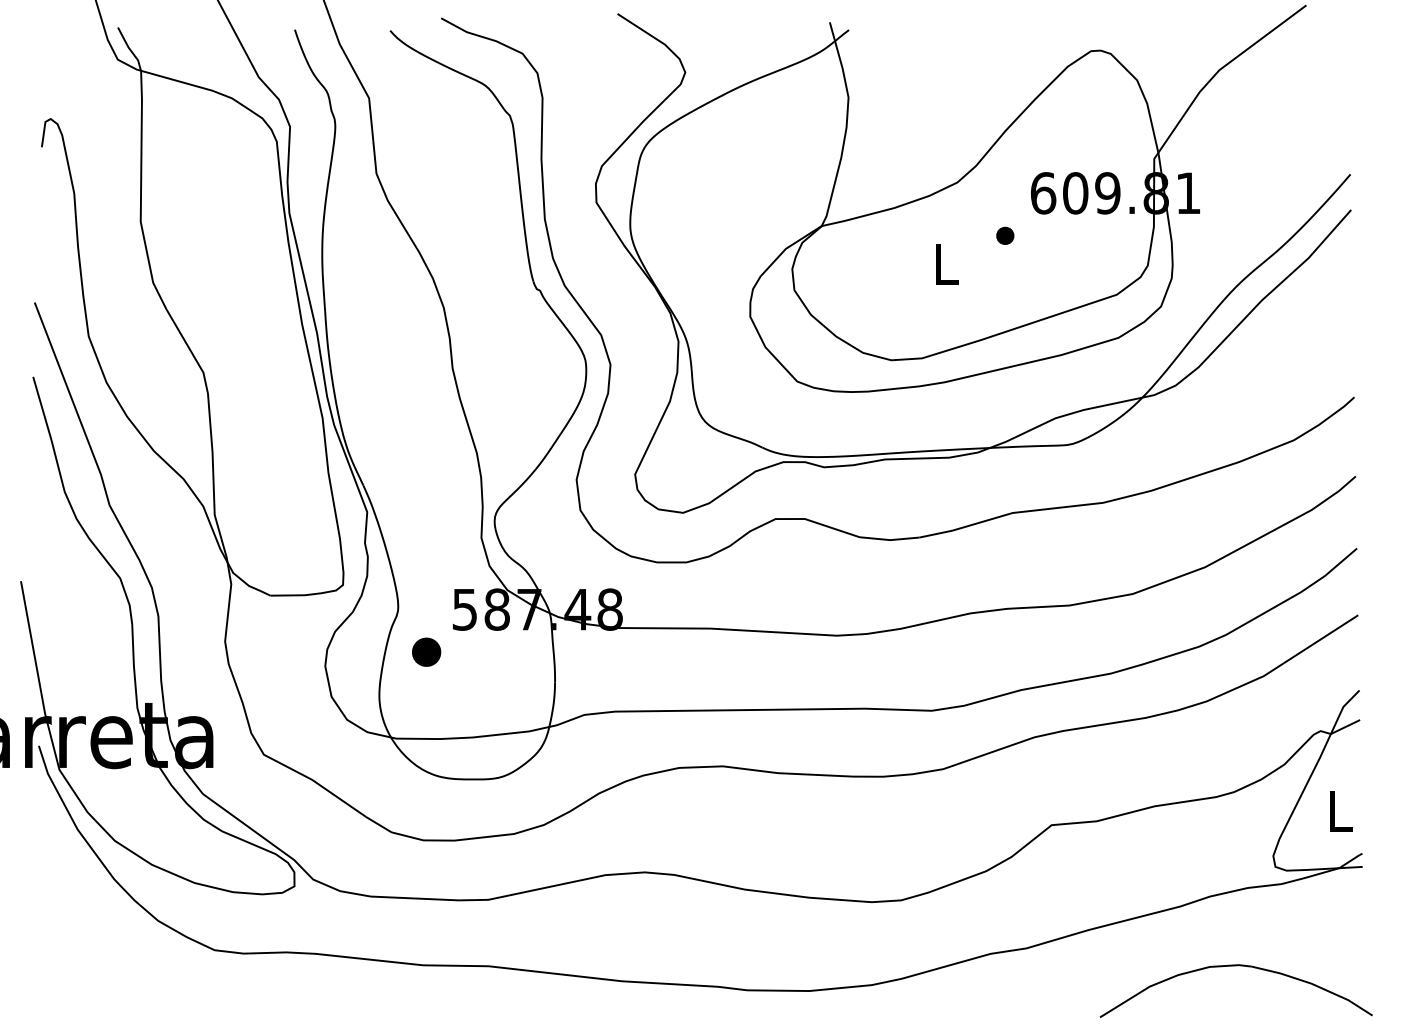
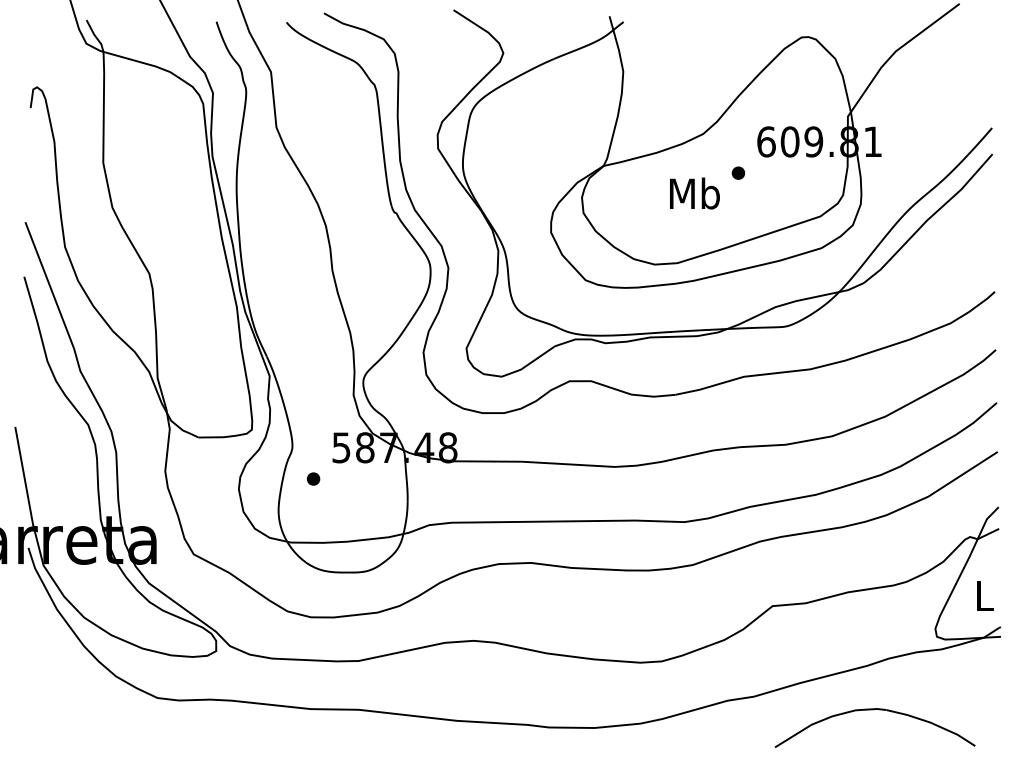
text: (945, 263) -> (694, 193), L -> Mb
part: (426, 651) -> (313, 478), size x0.62
part: (1234, 967) -> (873, 710), moved

